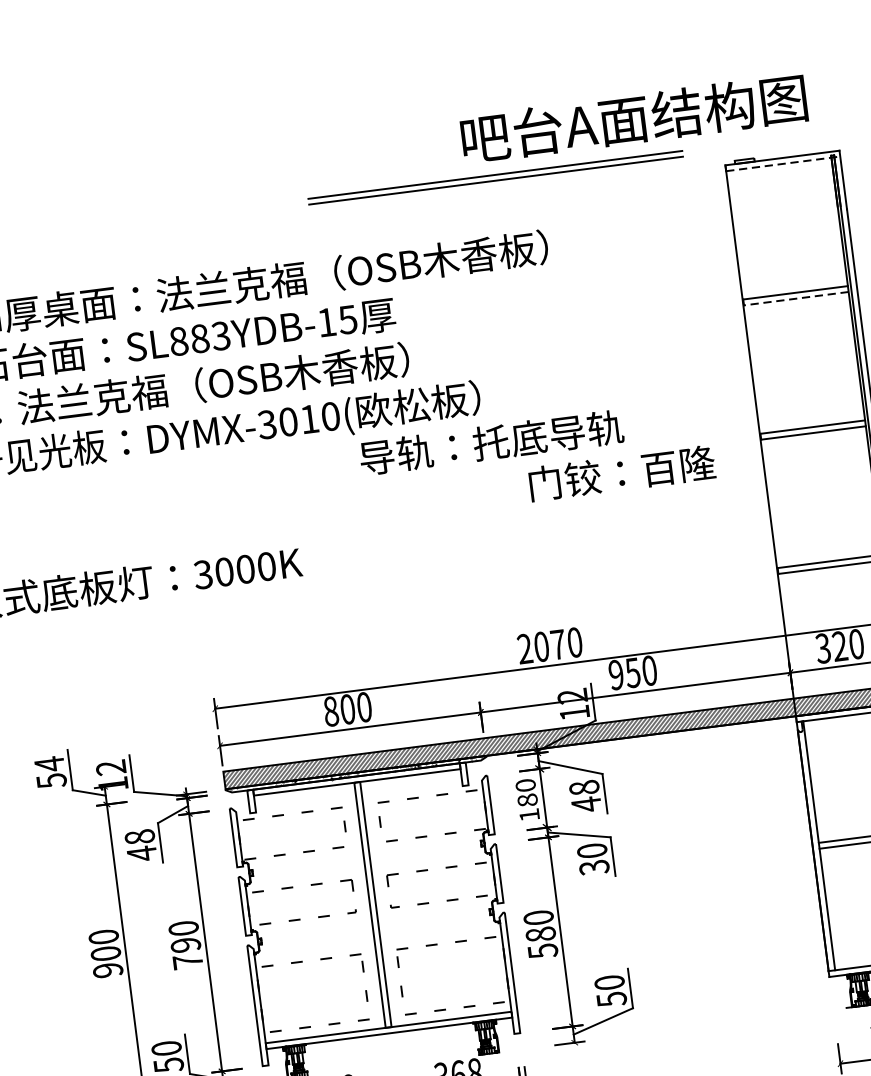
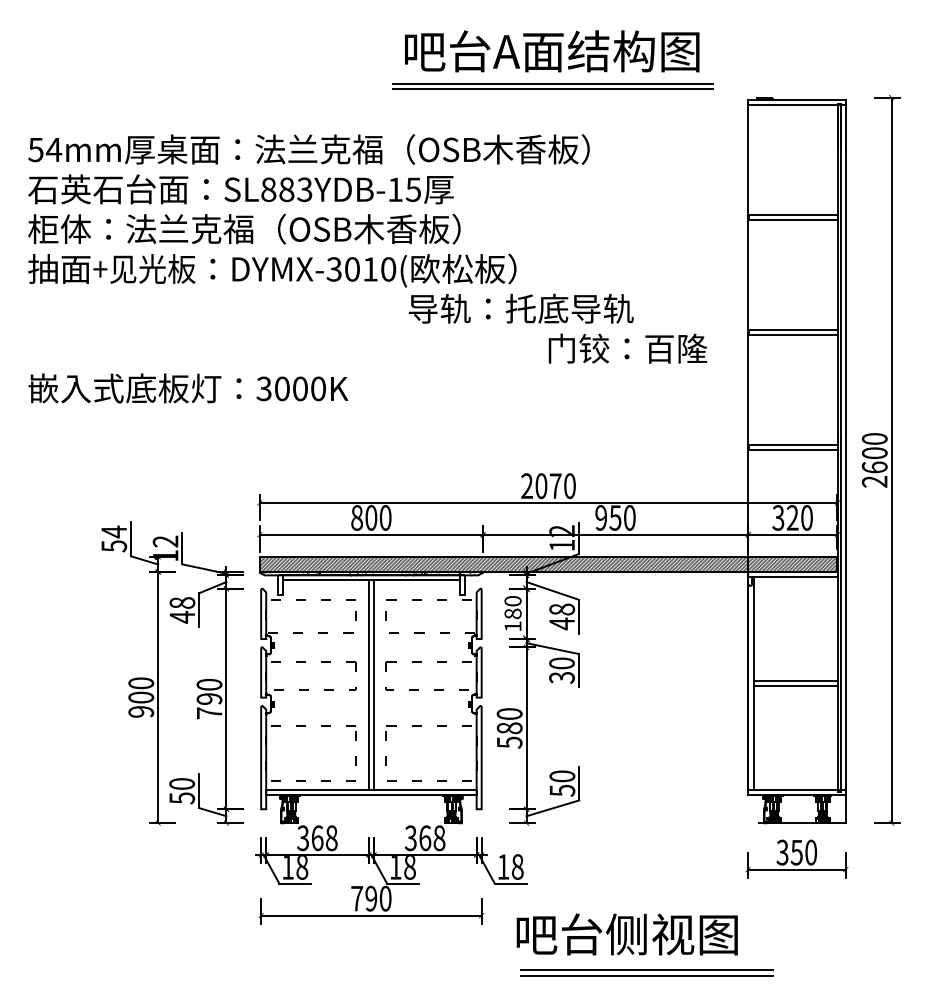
text: (634, 118) -> (552, 51), moved
line: (783, 163) -> (797, 105), dashed -> solid
line: (796, 298) -> (793, 220), dashed -> solid

